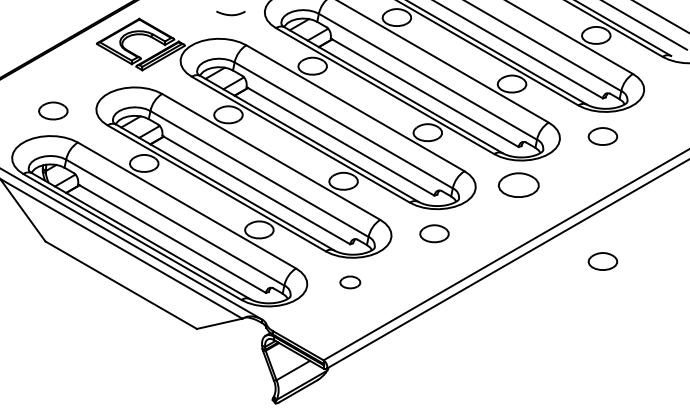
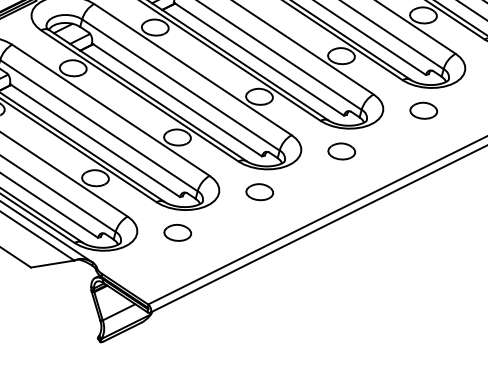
part: (518, 184) -> (341, 150), size x0.71
part: (602, 261) -> (415, 228), removed
part: (350, 282) -> (178, 232), size x1.43

